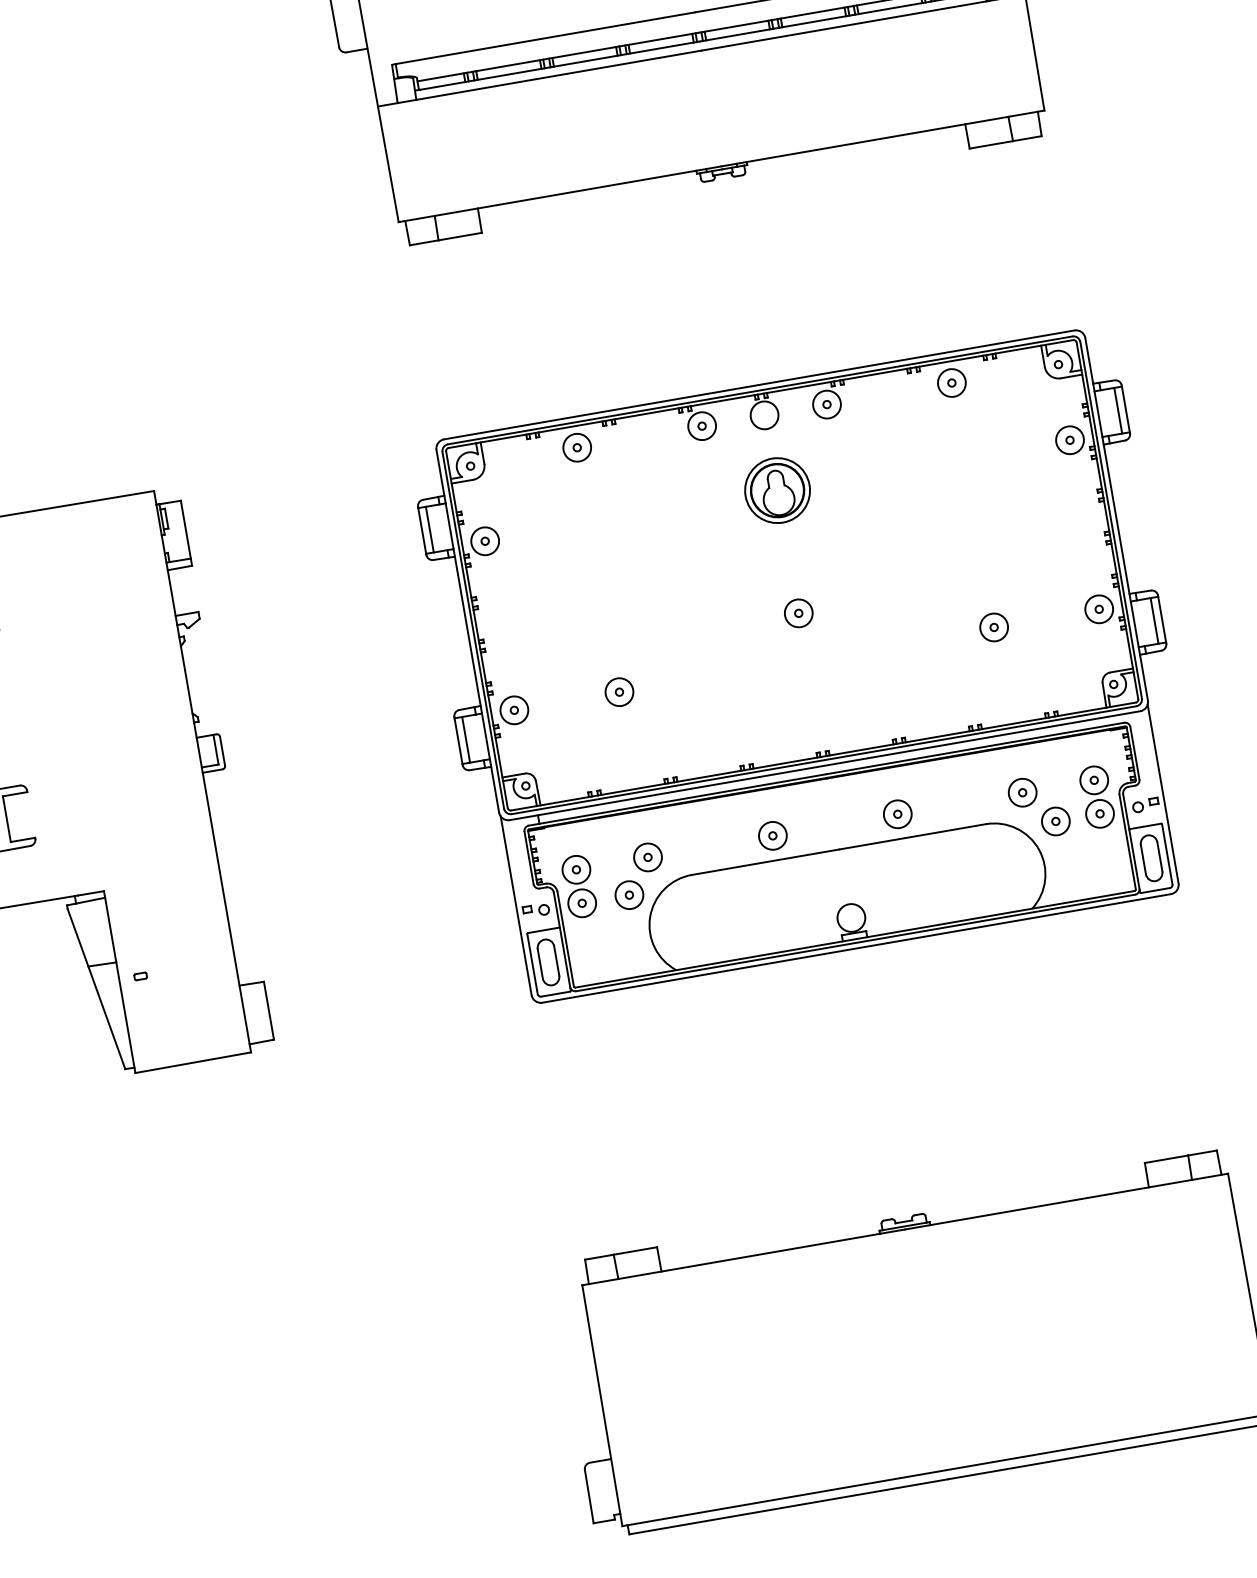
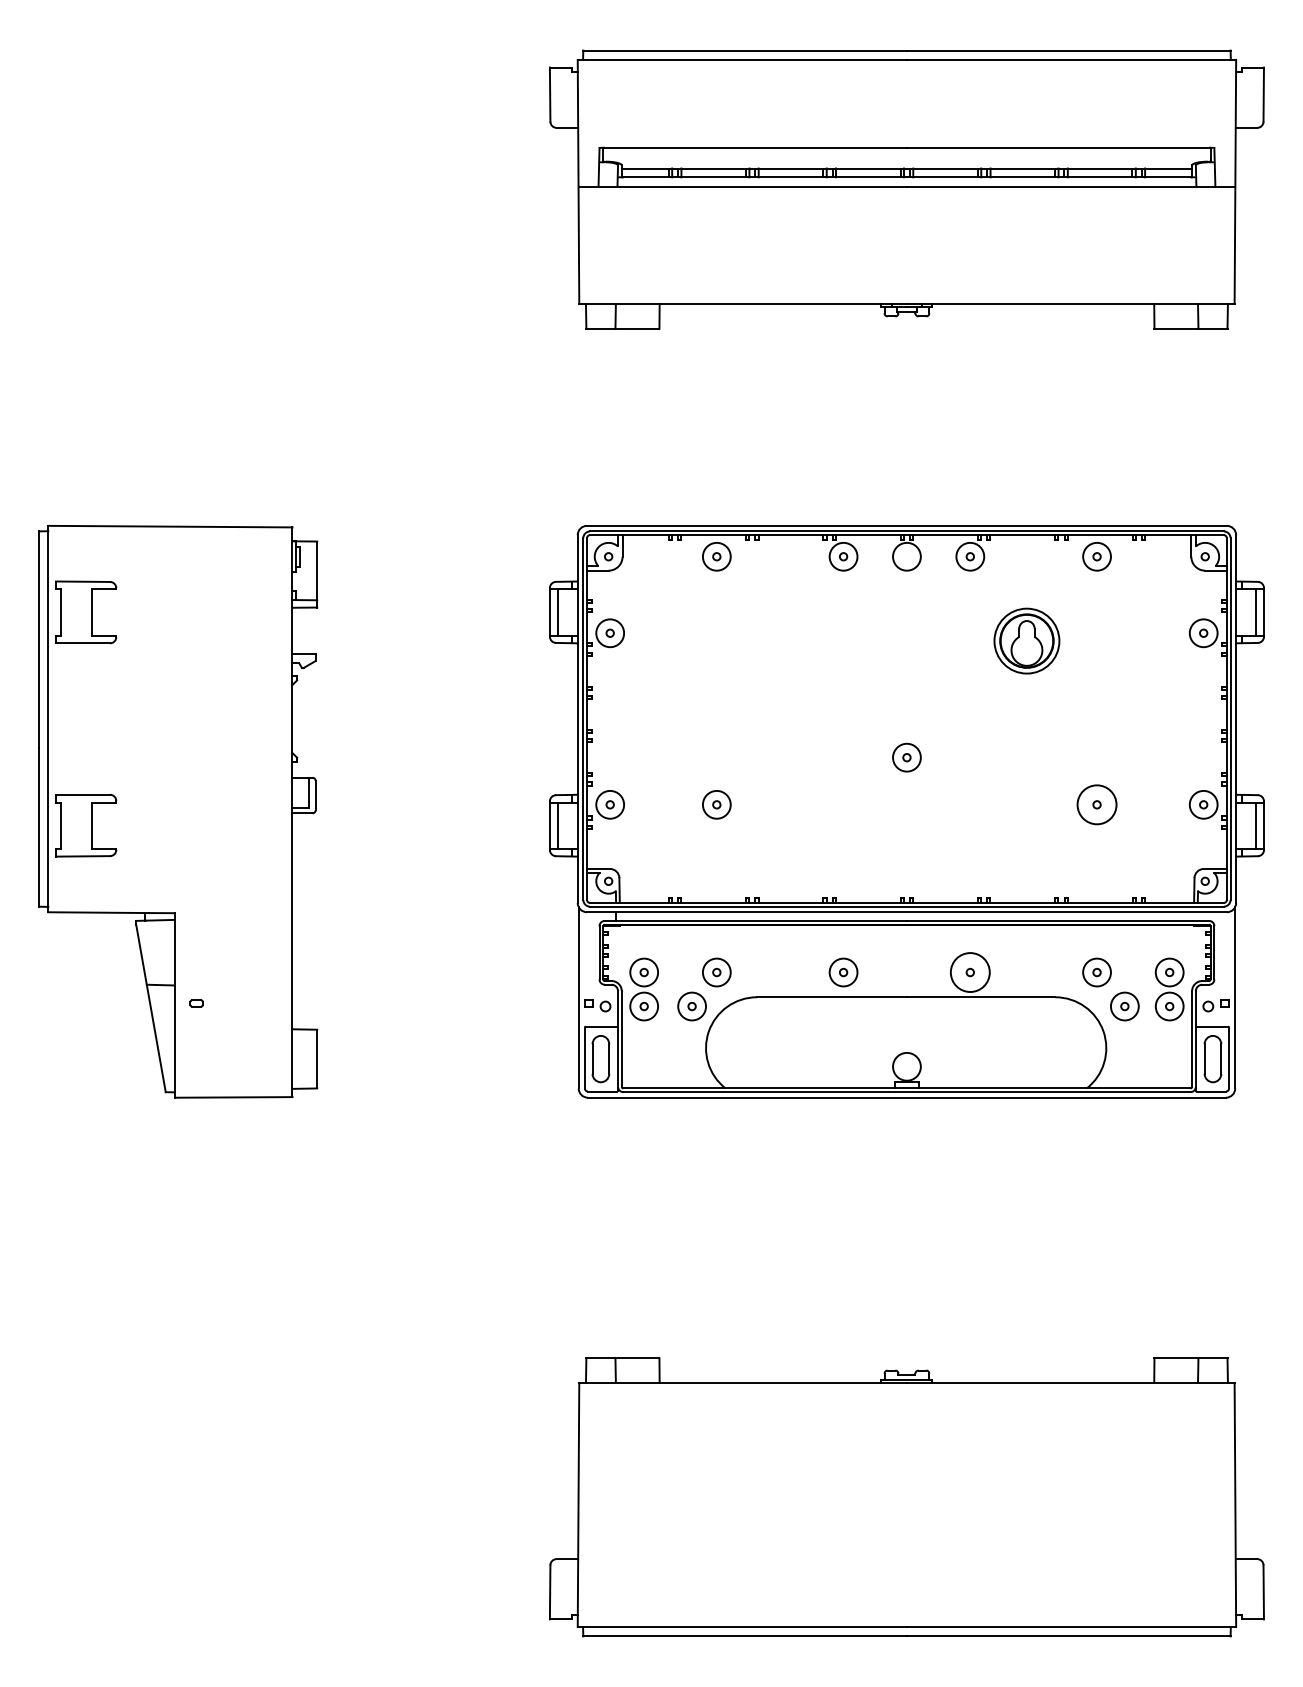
part: (777, 490) -> (1026, 640), moved
circle: (993, 627) -> (1096, 804), size x1.4
circle: (897, 814) -> (970, 972), size x1.4

